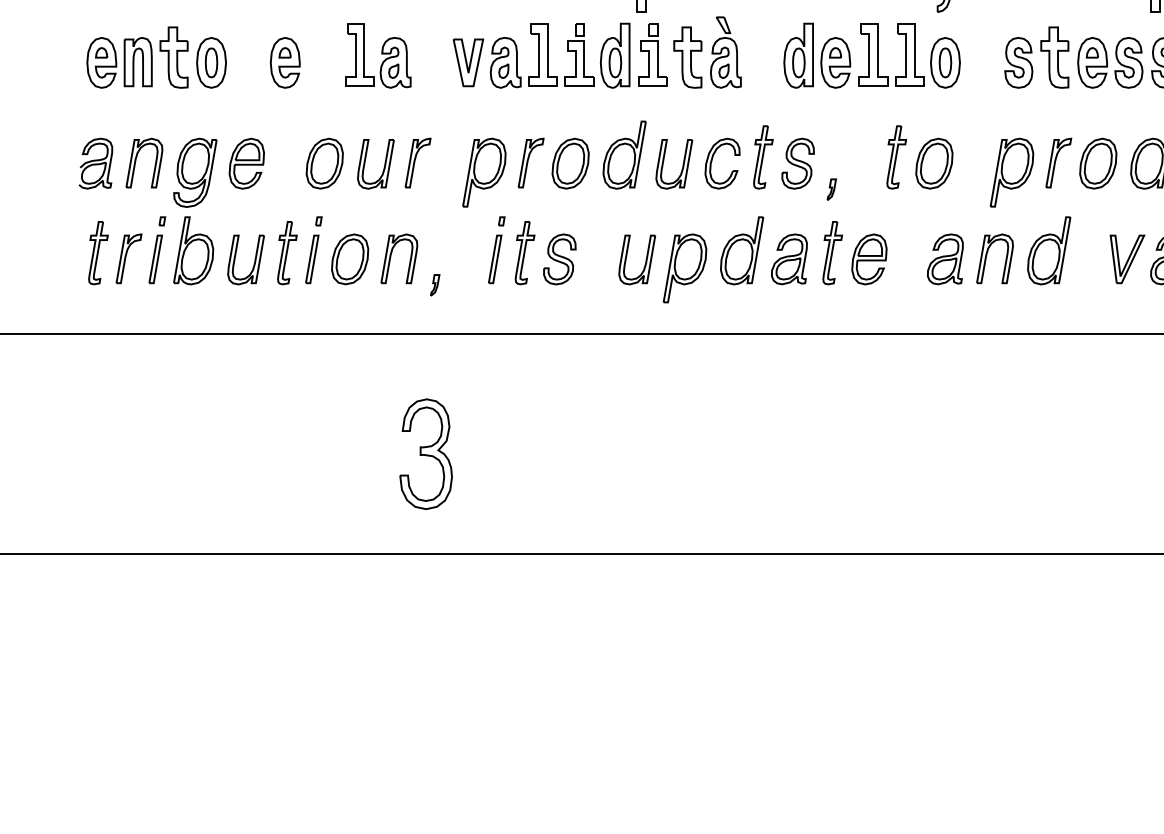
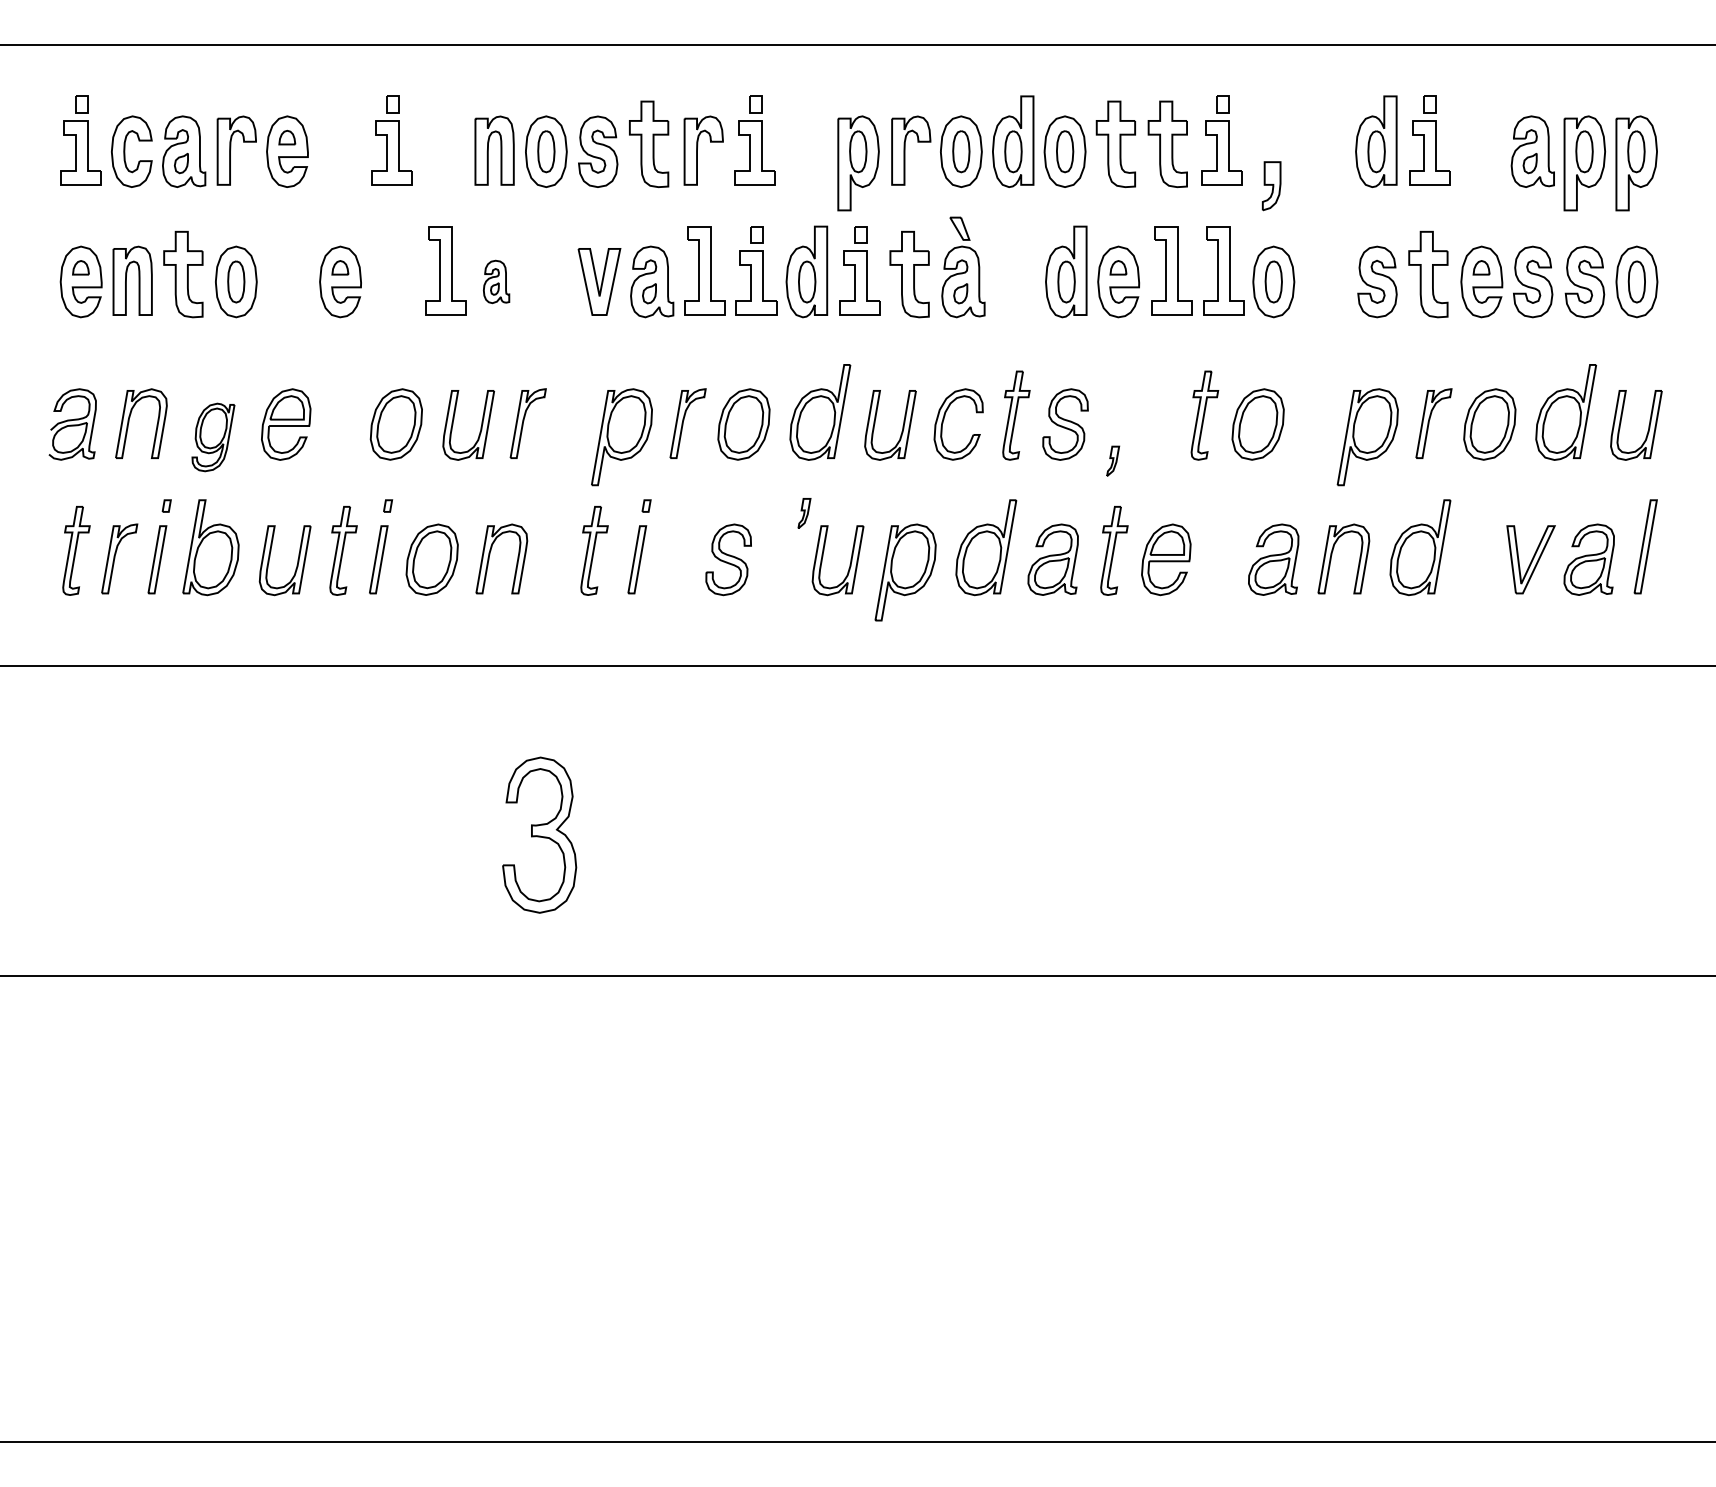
part: (395, 62) -> (496, 281), size x0.6
part: (195, 172) -> (213, 437), size x0.7
part: (525, 252) -> (594, 550), moved
part: (435, 285) -> (804, 513), moved

